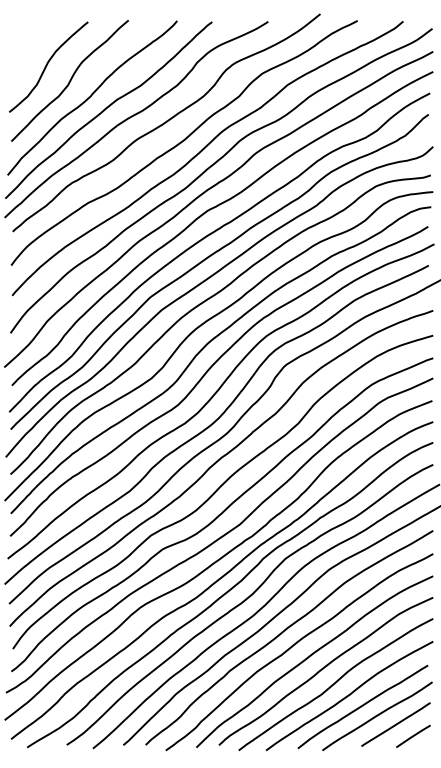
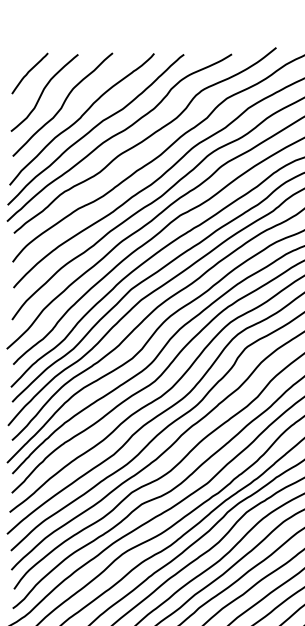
curve: (30, 43) -> (29, 72), added

